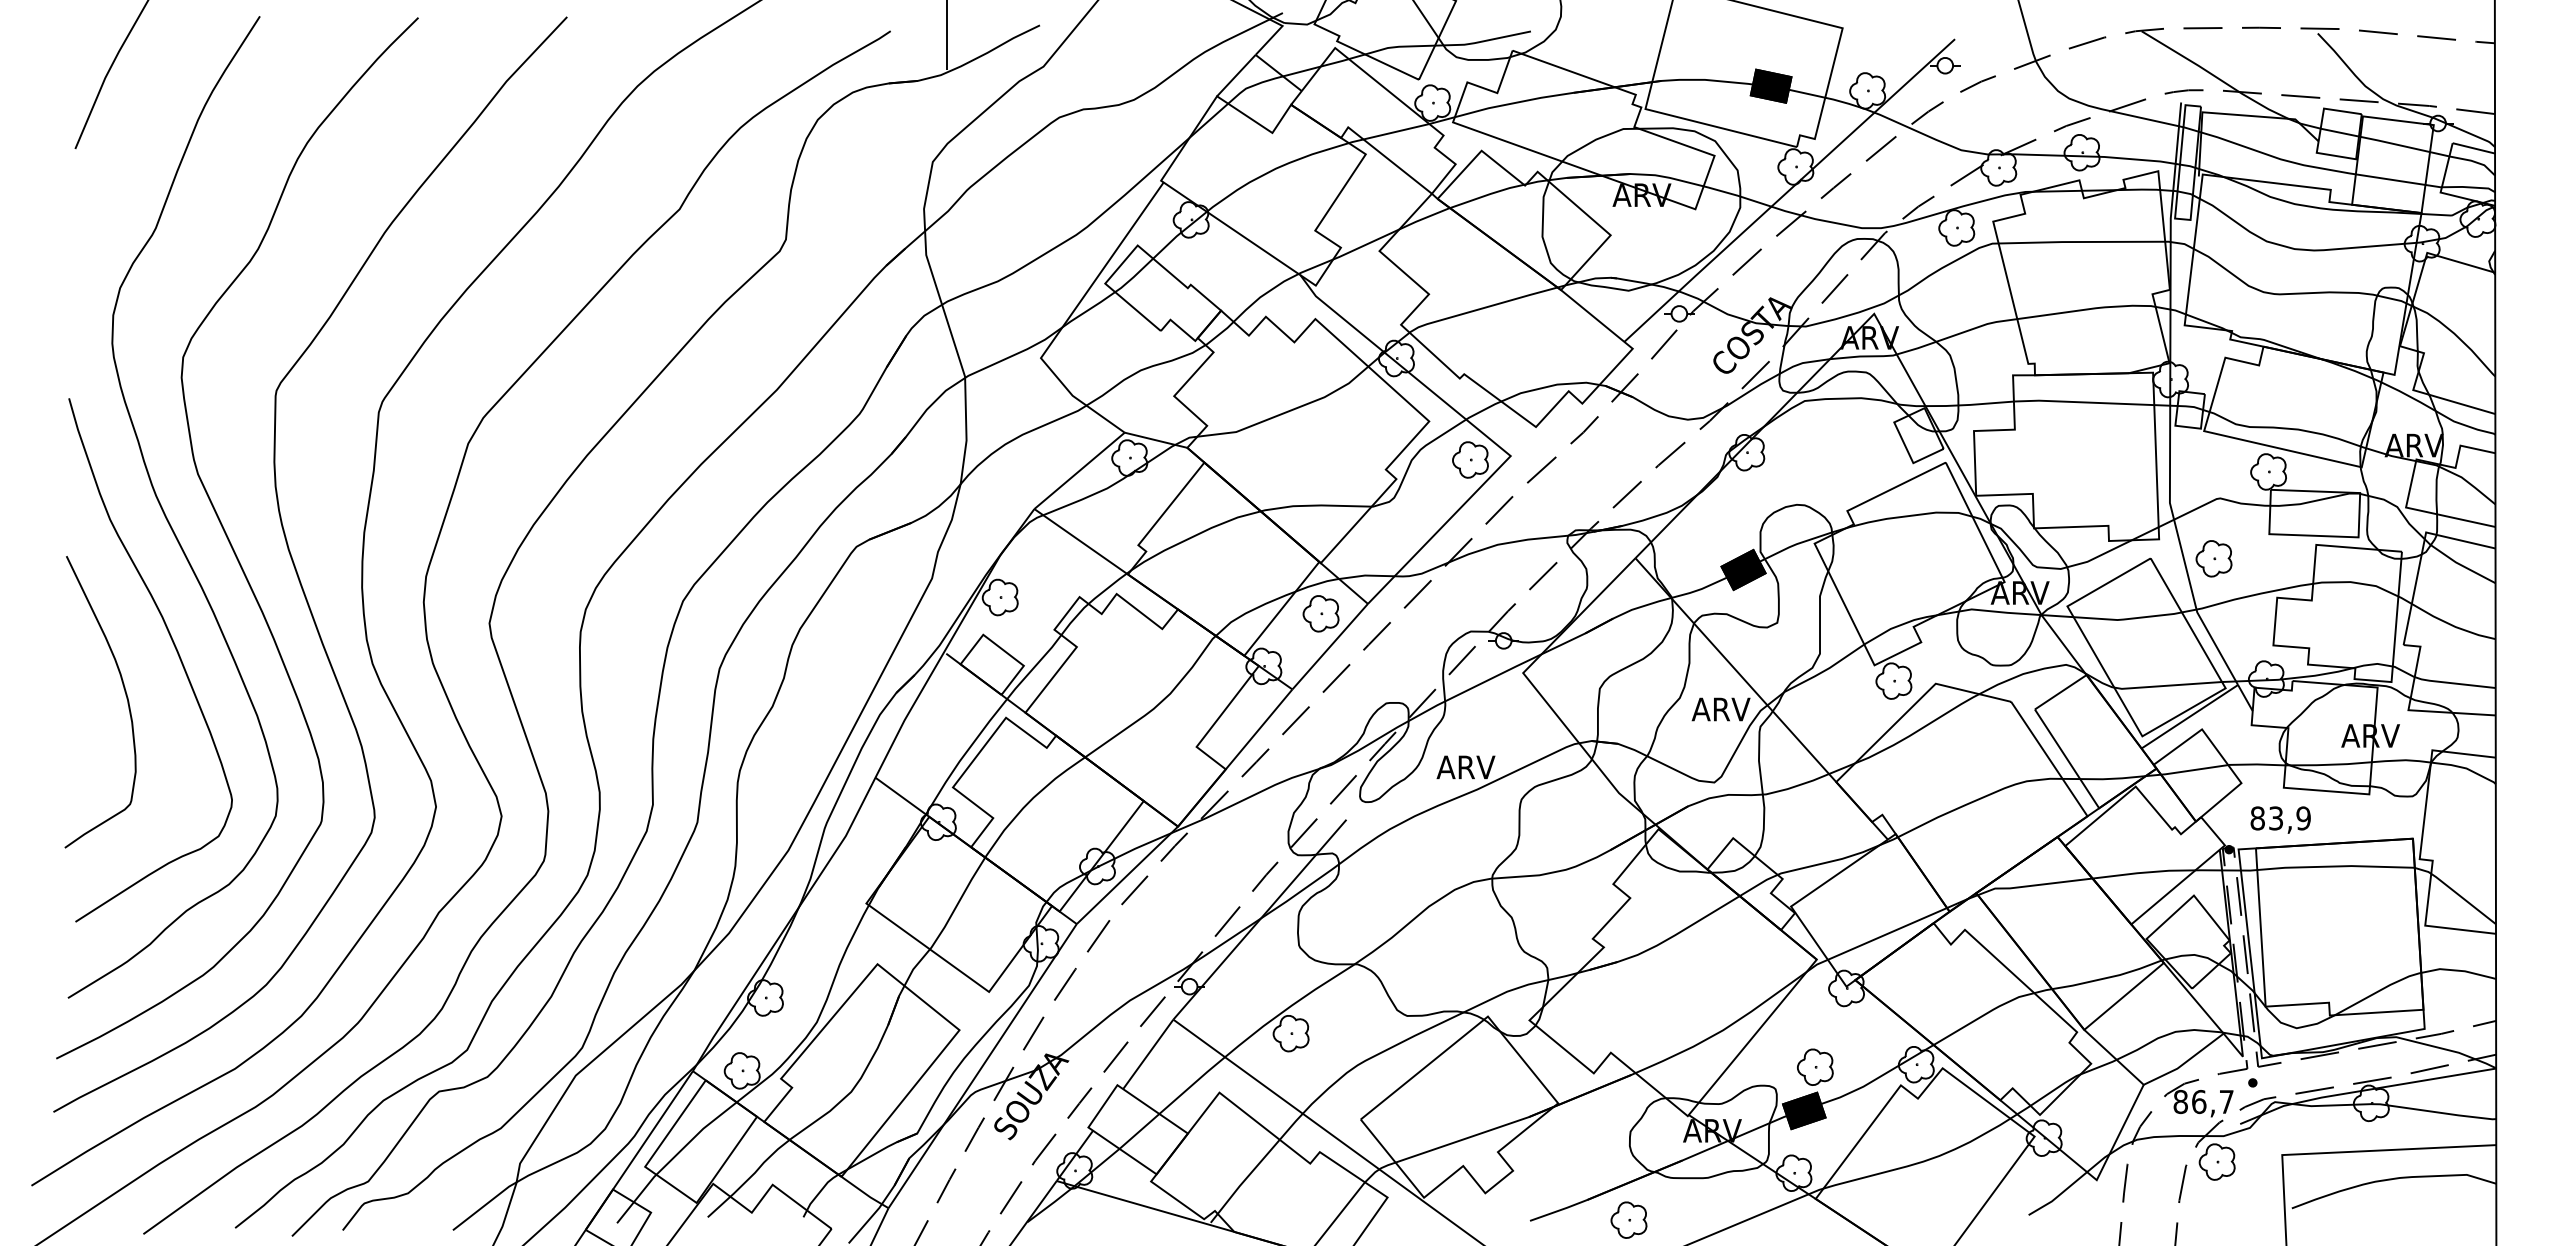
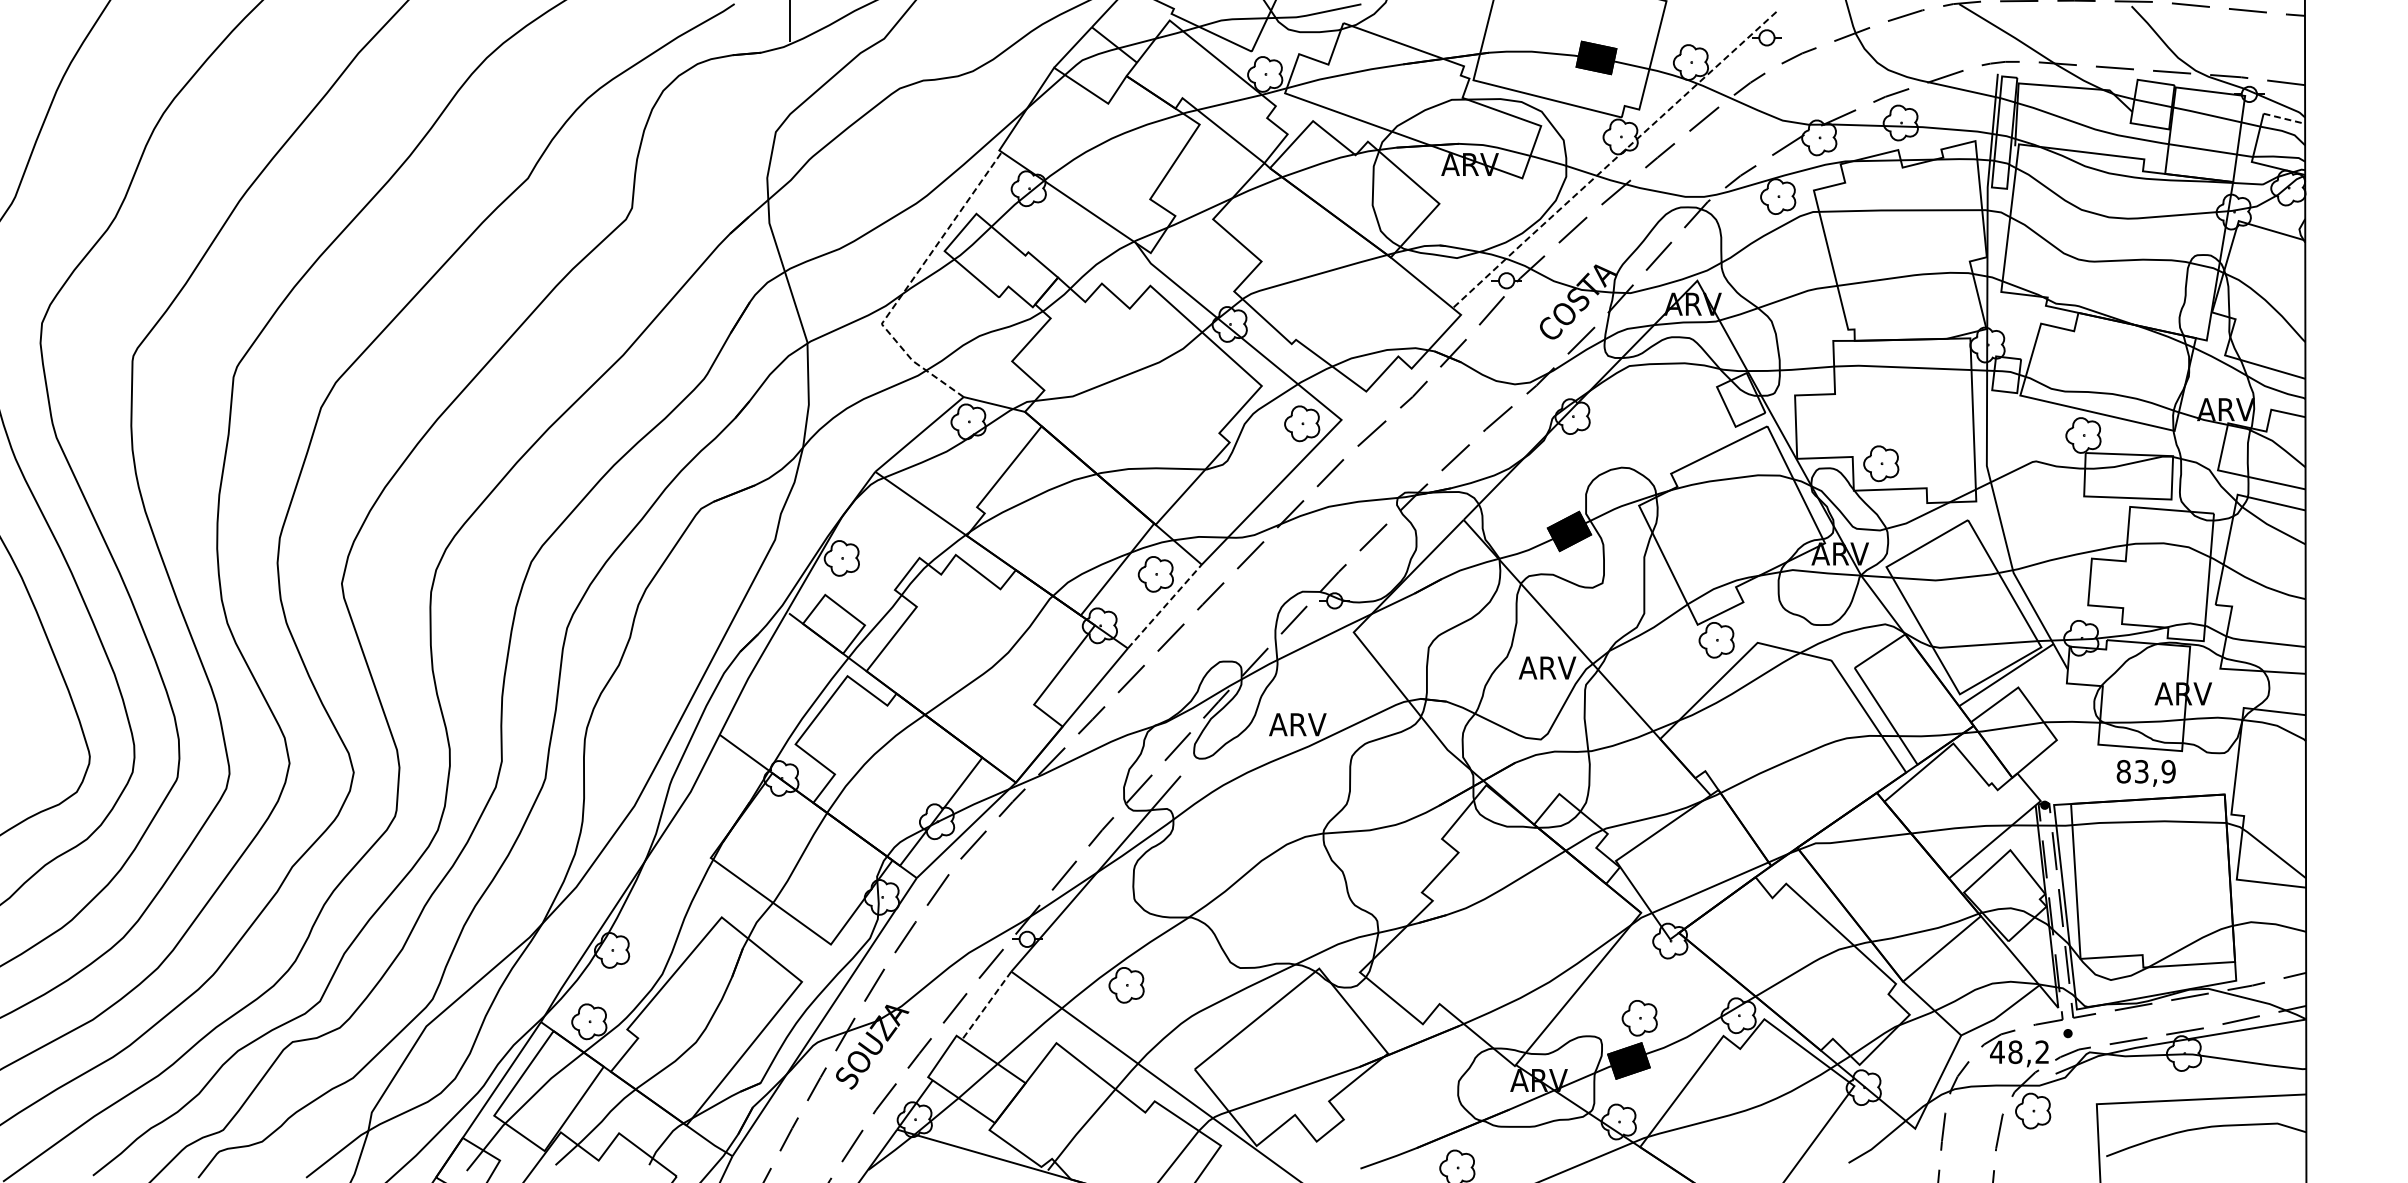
line: (2473, 148) -> (2284, 118), solid -> dashed
line: (1788, 191) -> (1613, 160), solid -> dashed
line: (1069, 317) -> (909, 284), solid -> dashed
part: (2213, 558) -> (1880, 463), moved
line: (1330, 646) -> (1165, 606), solid -> dashed
text: (2280, 819) -> (2146, 772), moved
line: (1148, 1054) -> (986, 1005), solid -> dashed
text: (2203, 1101) -> (2019, 1051), 86,7 -> 48,2

